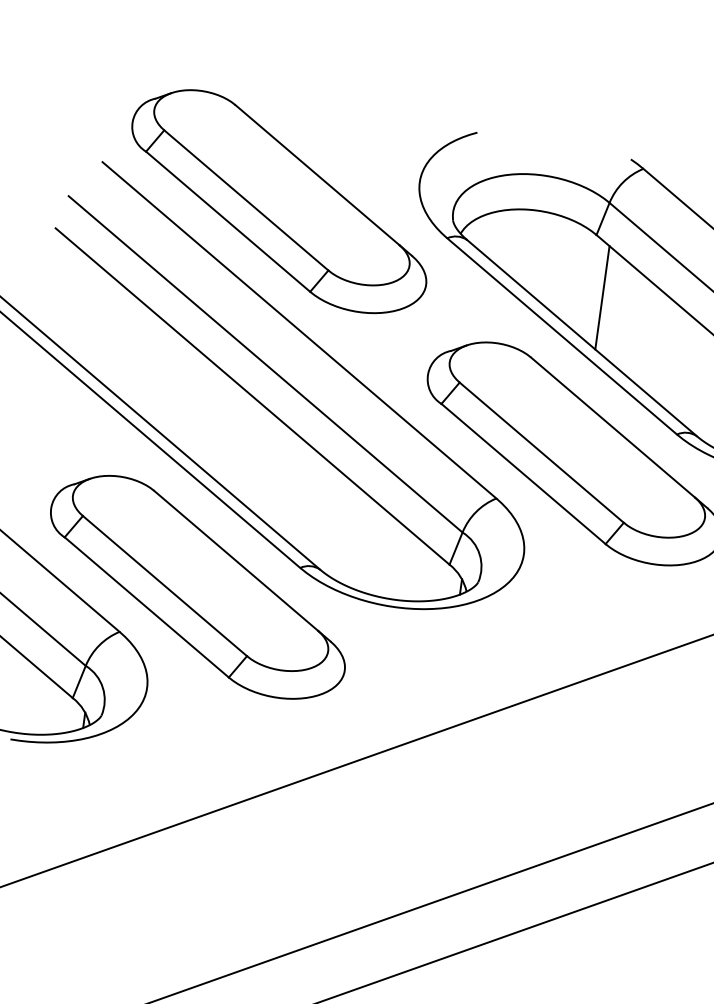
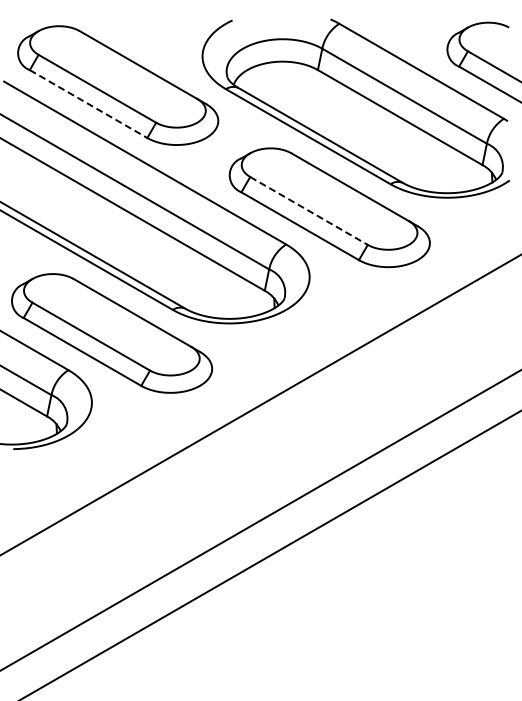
line: (227, 222) -> (88, 104), solid -> dashed
line: (601, 298) -> (328, 108), removed
line: (542, 452) -> (309, 210), solid -> dashed

